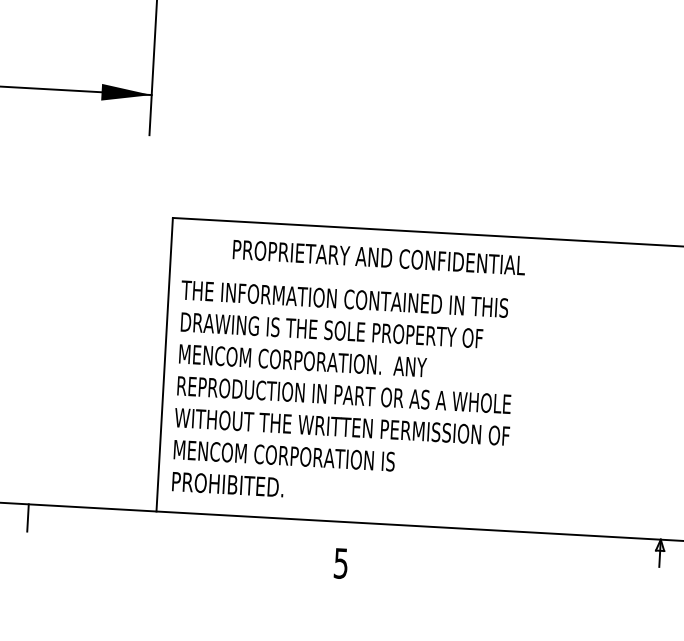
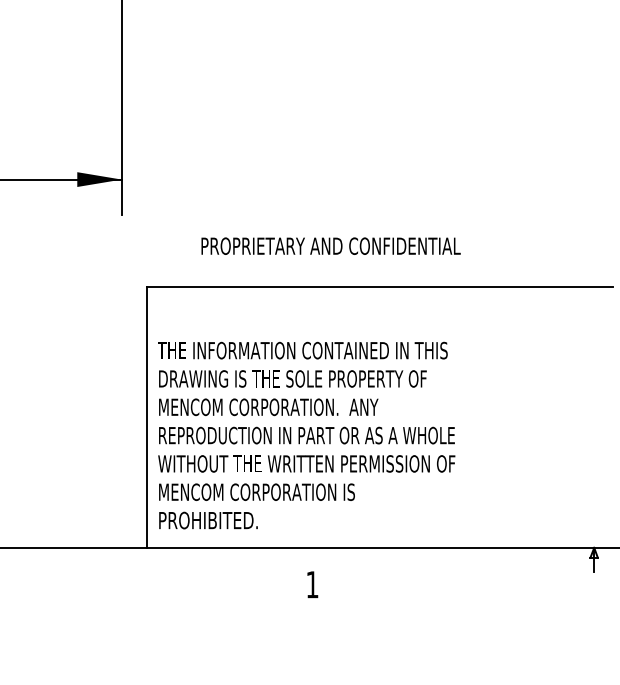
text: (378, 256) -> (330, 245), moved
line: (28, 517) -> (33, 559), removed
text: (341, 563) -> (312, 584), 5 -> 1

